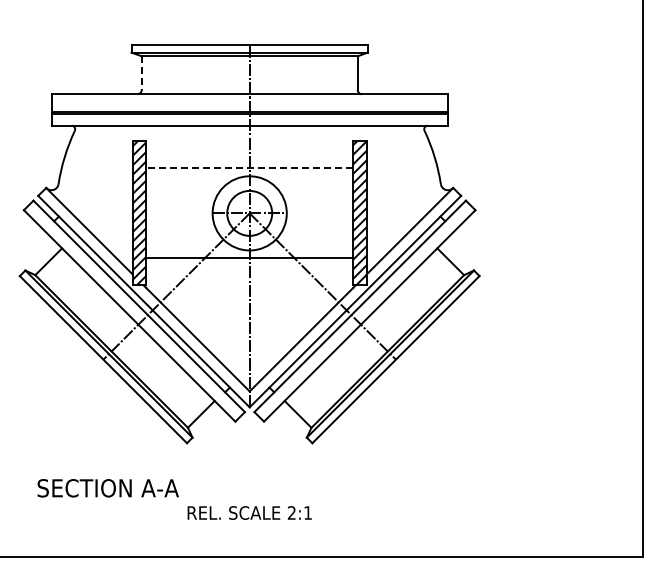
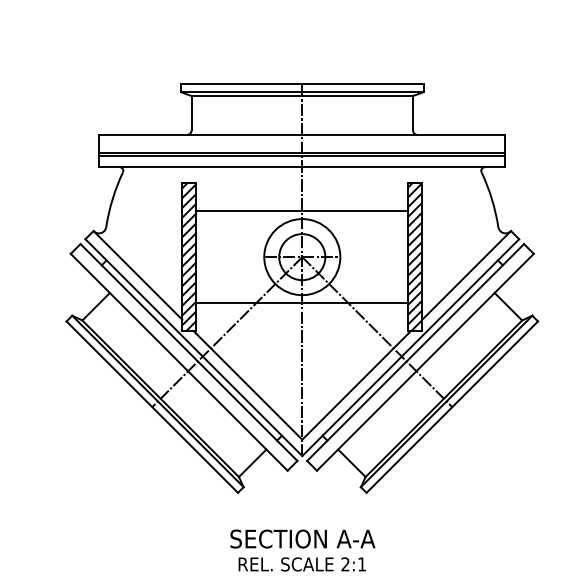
line: (141, 73) -> (191, 113), dashed -> solid
line: (249, 168) -> (302, 211), dashed -> solid
text: (107, 488) -> (302, 539), moved

